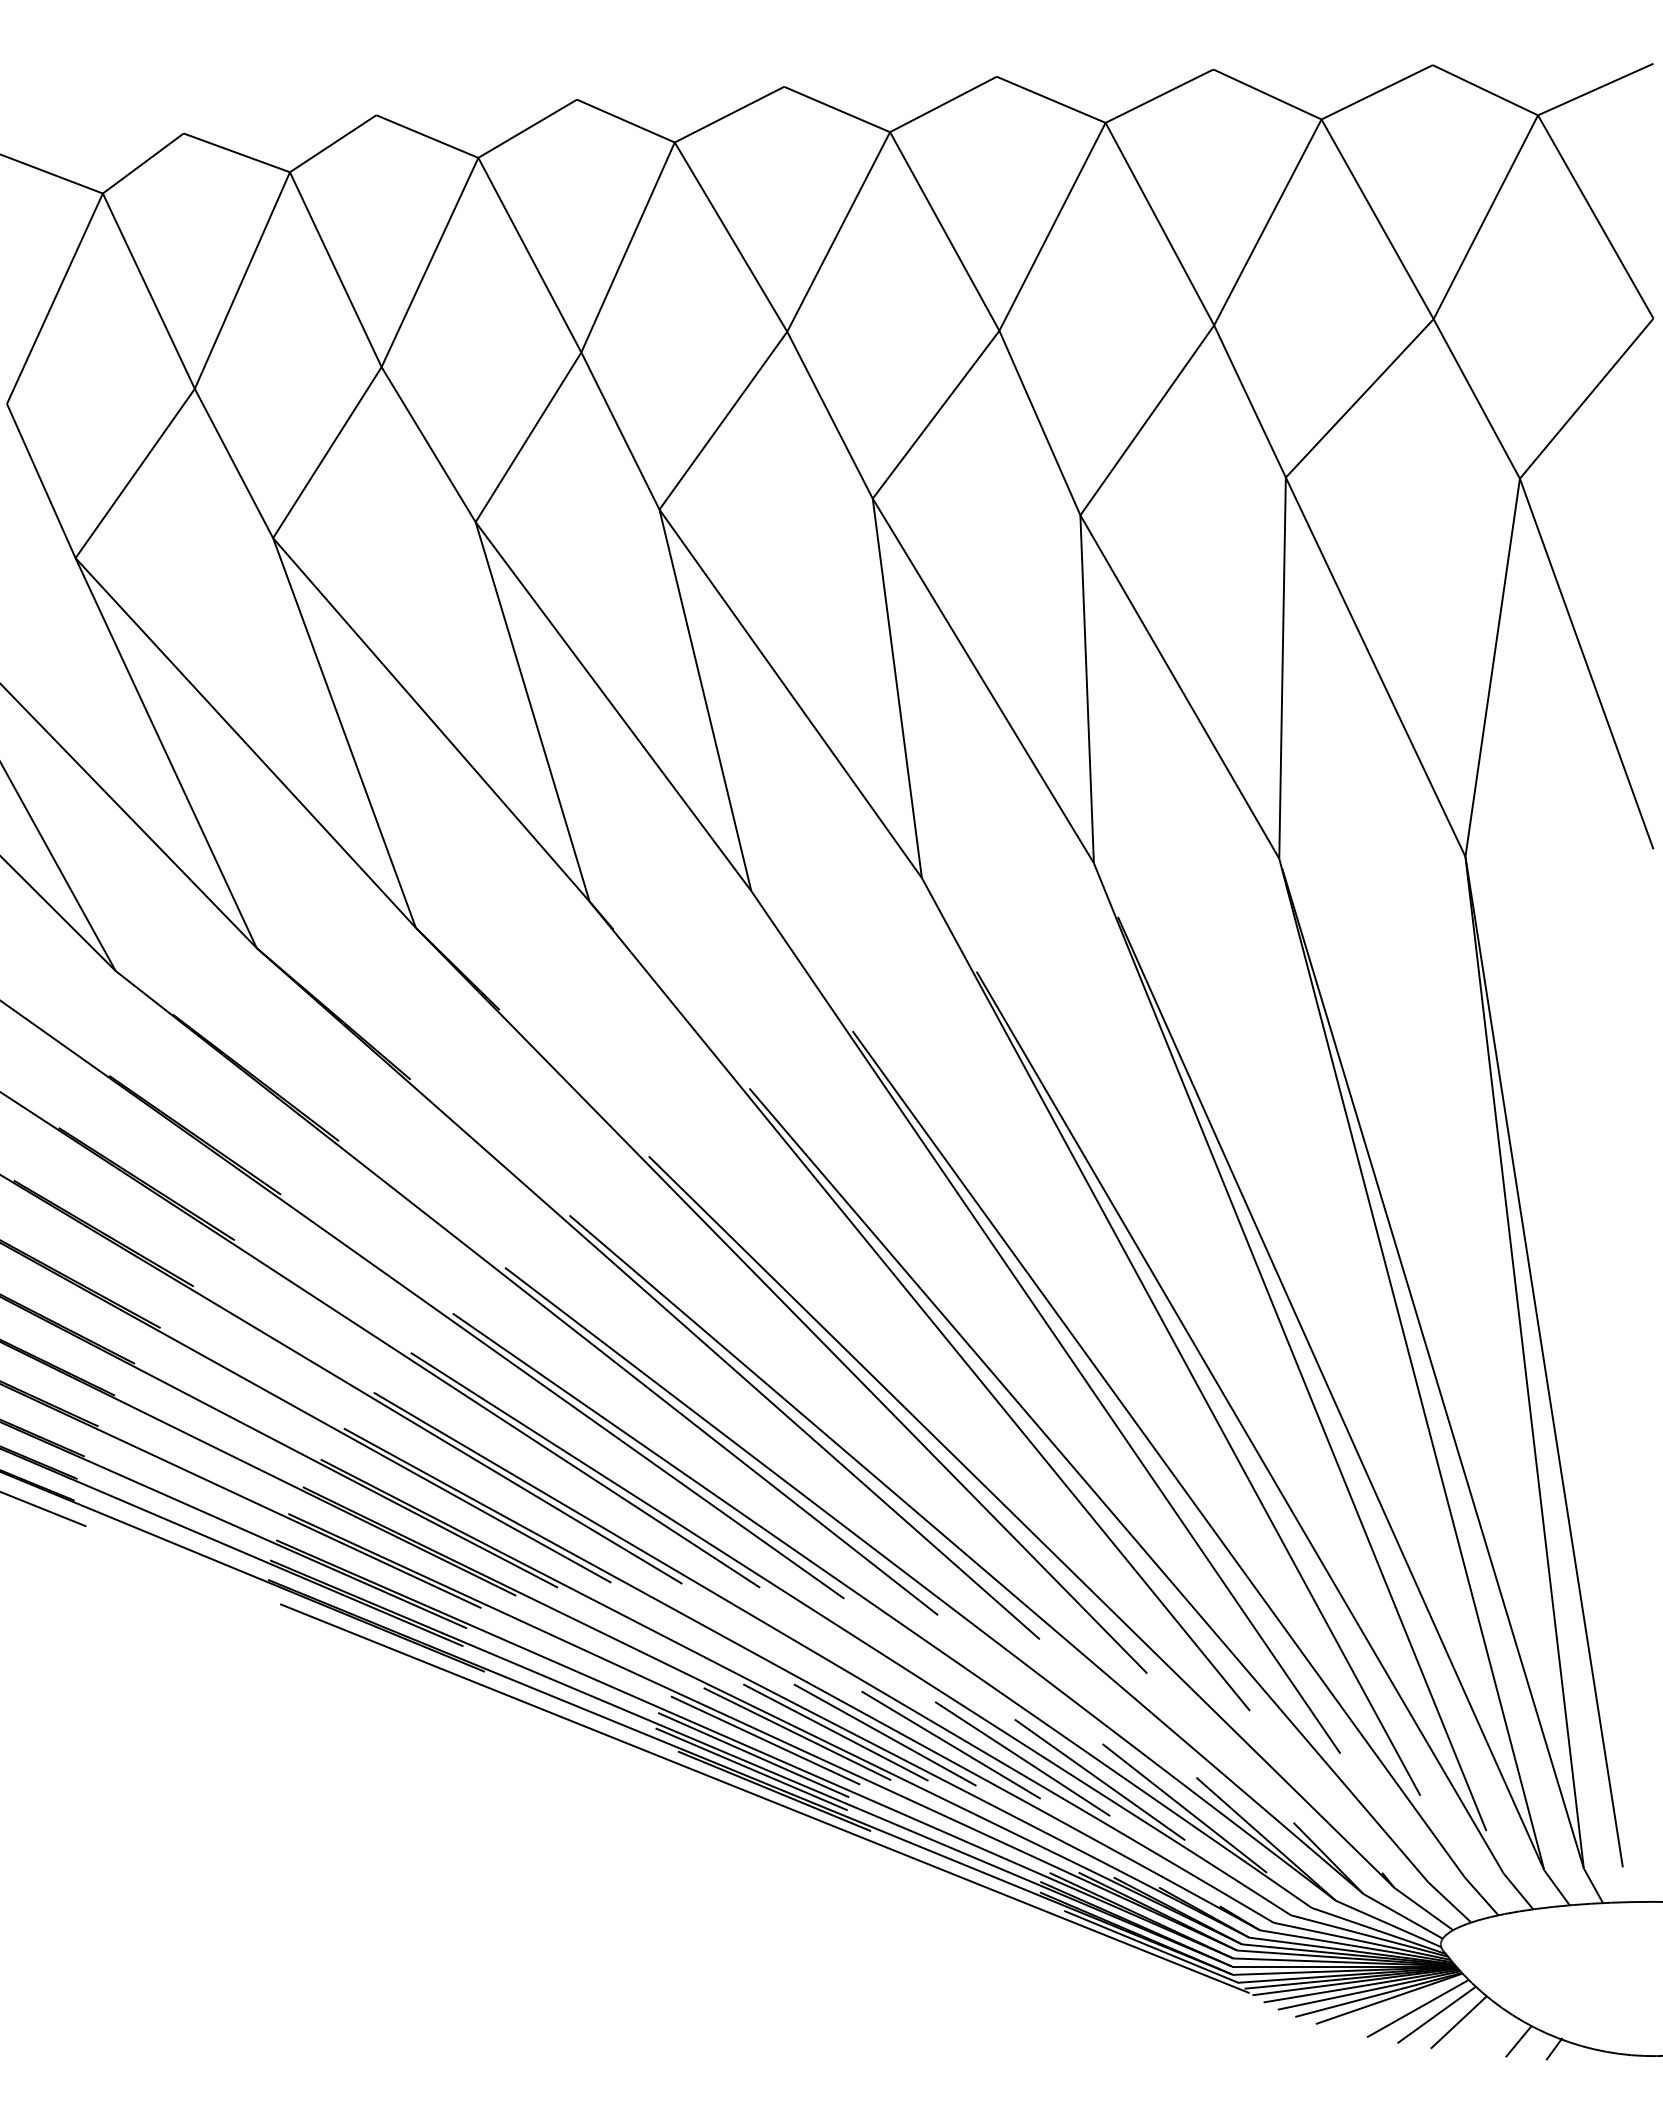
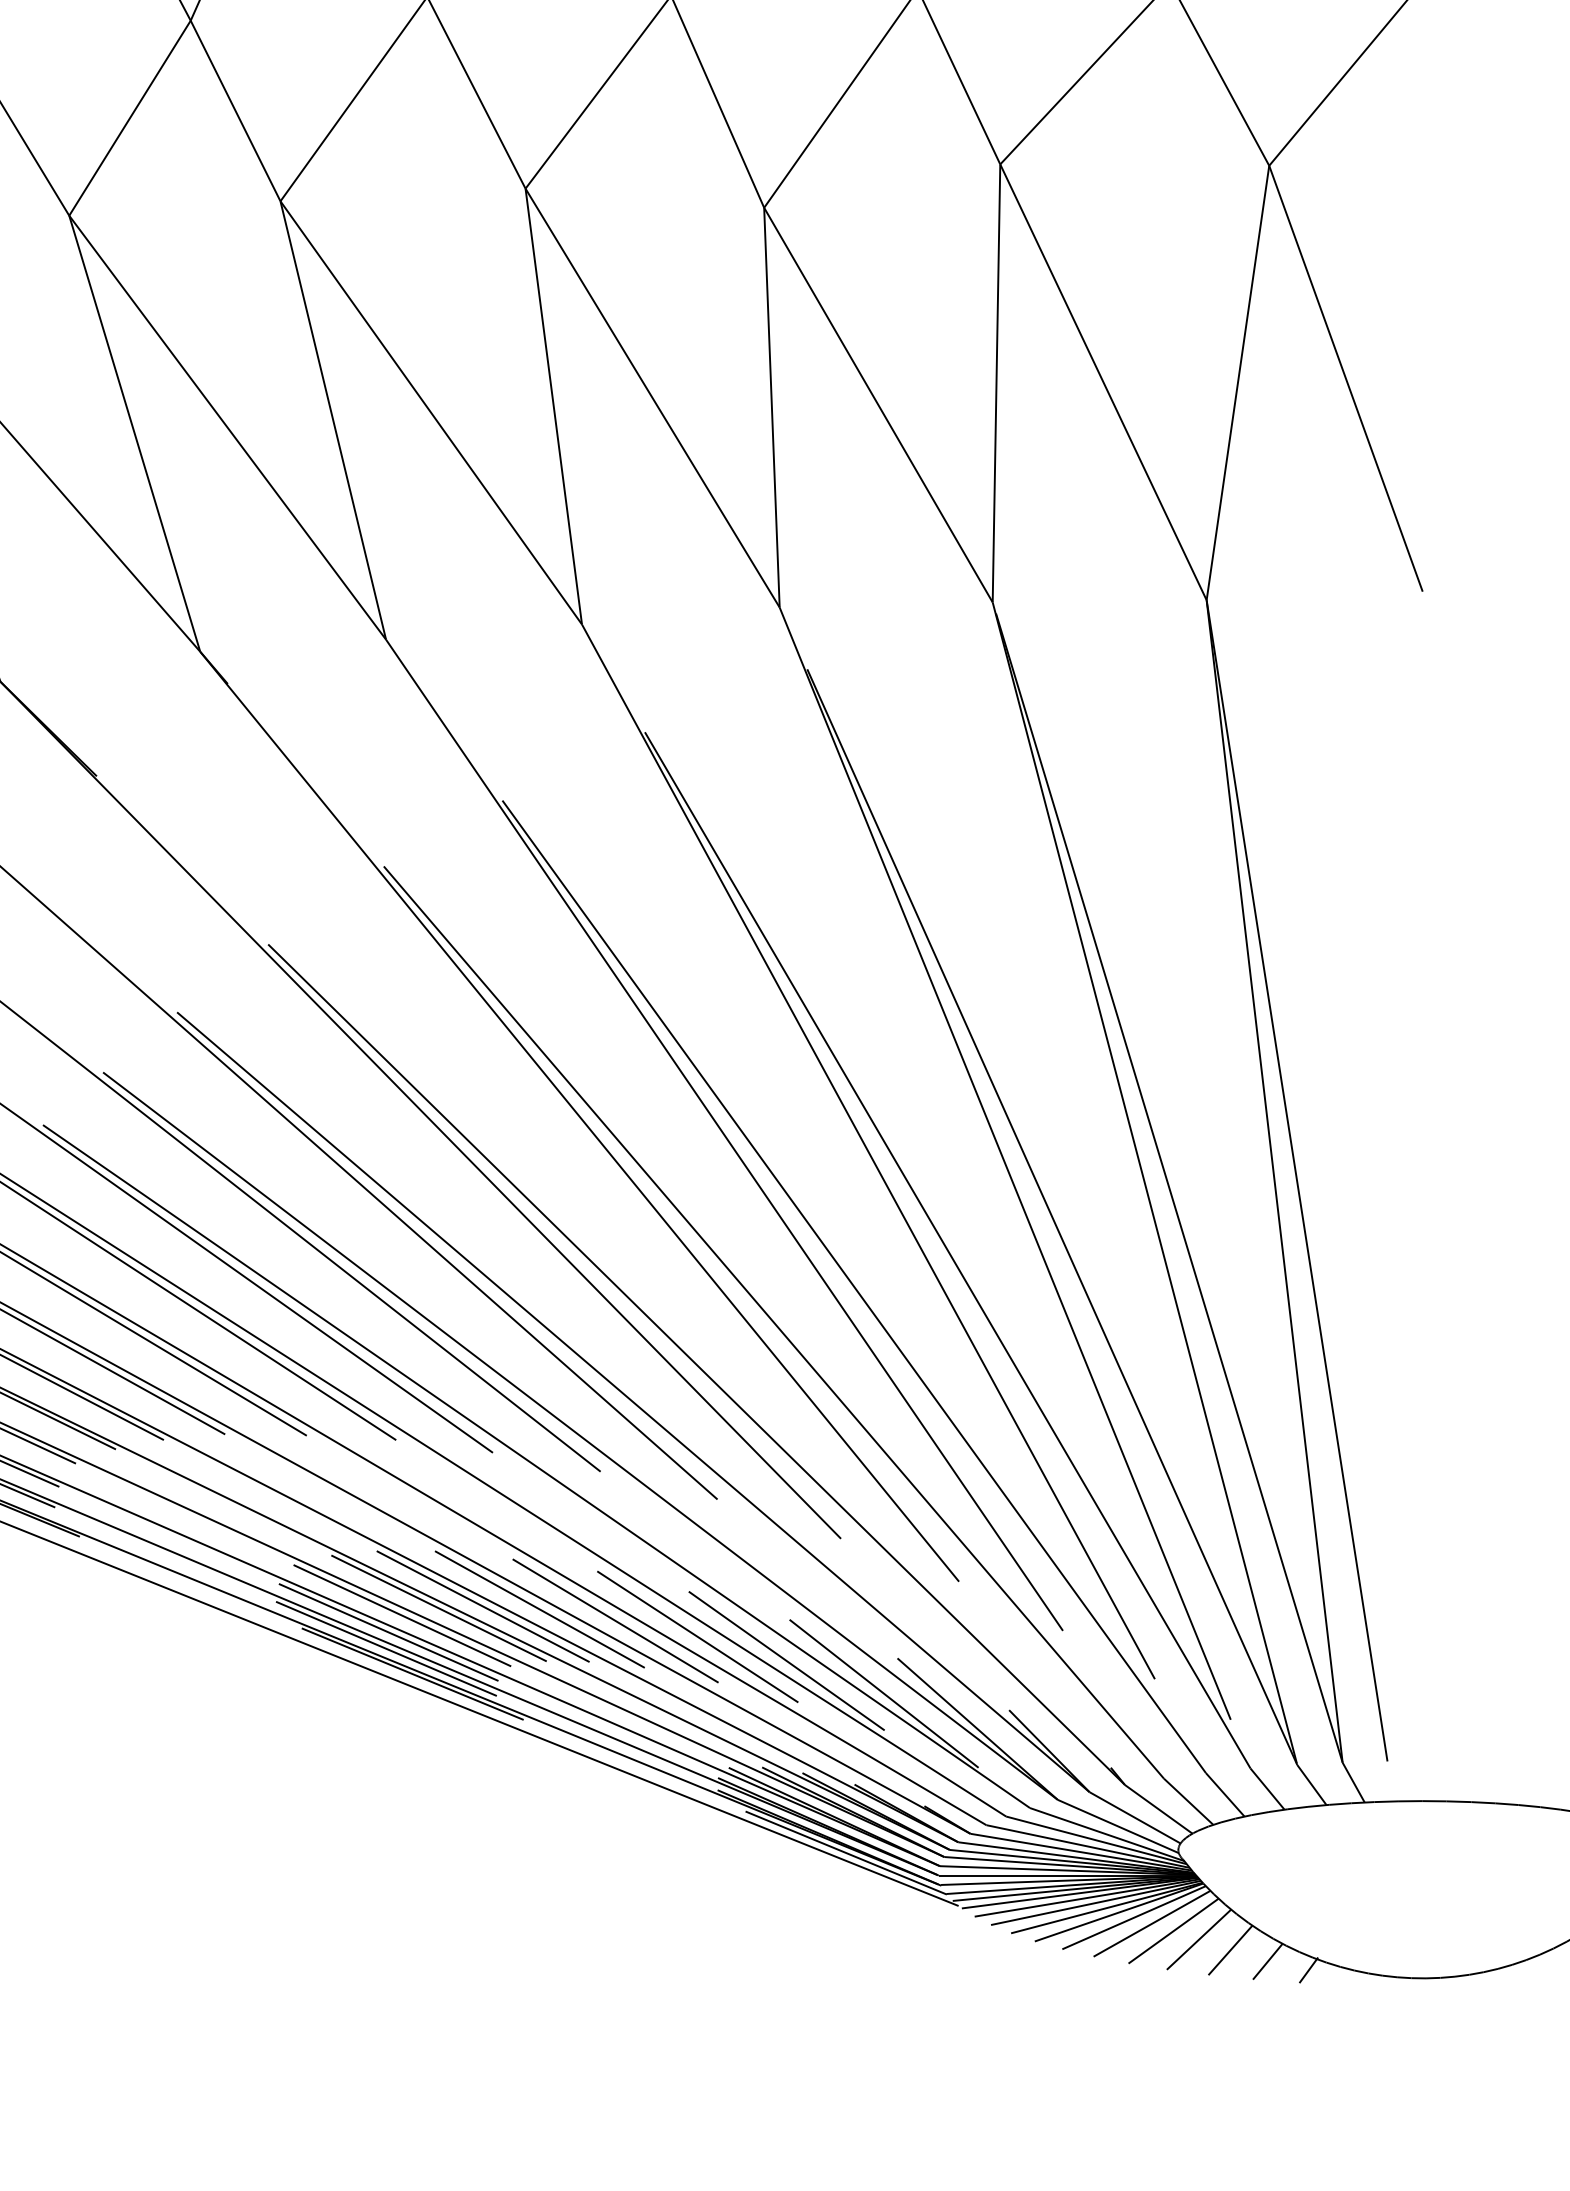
line: (1401, 2002) -> (1133, 1916), added
line: (1486, 2031) -> (1230, 1950), added

